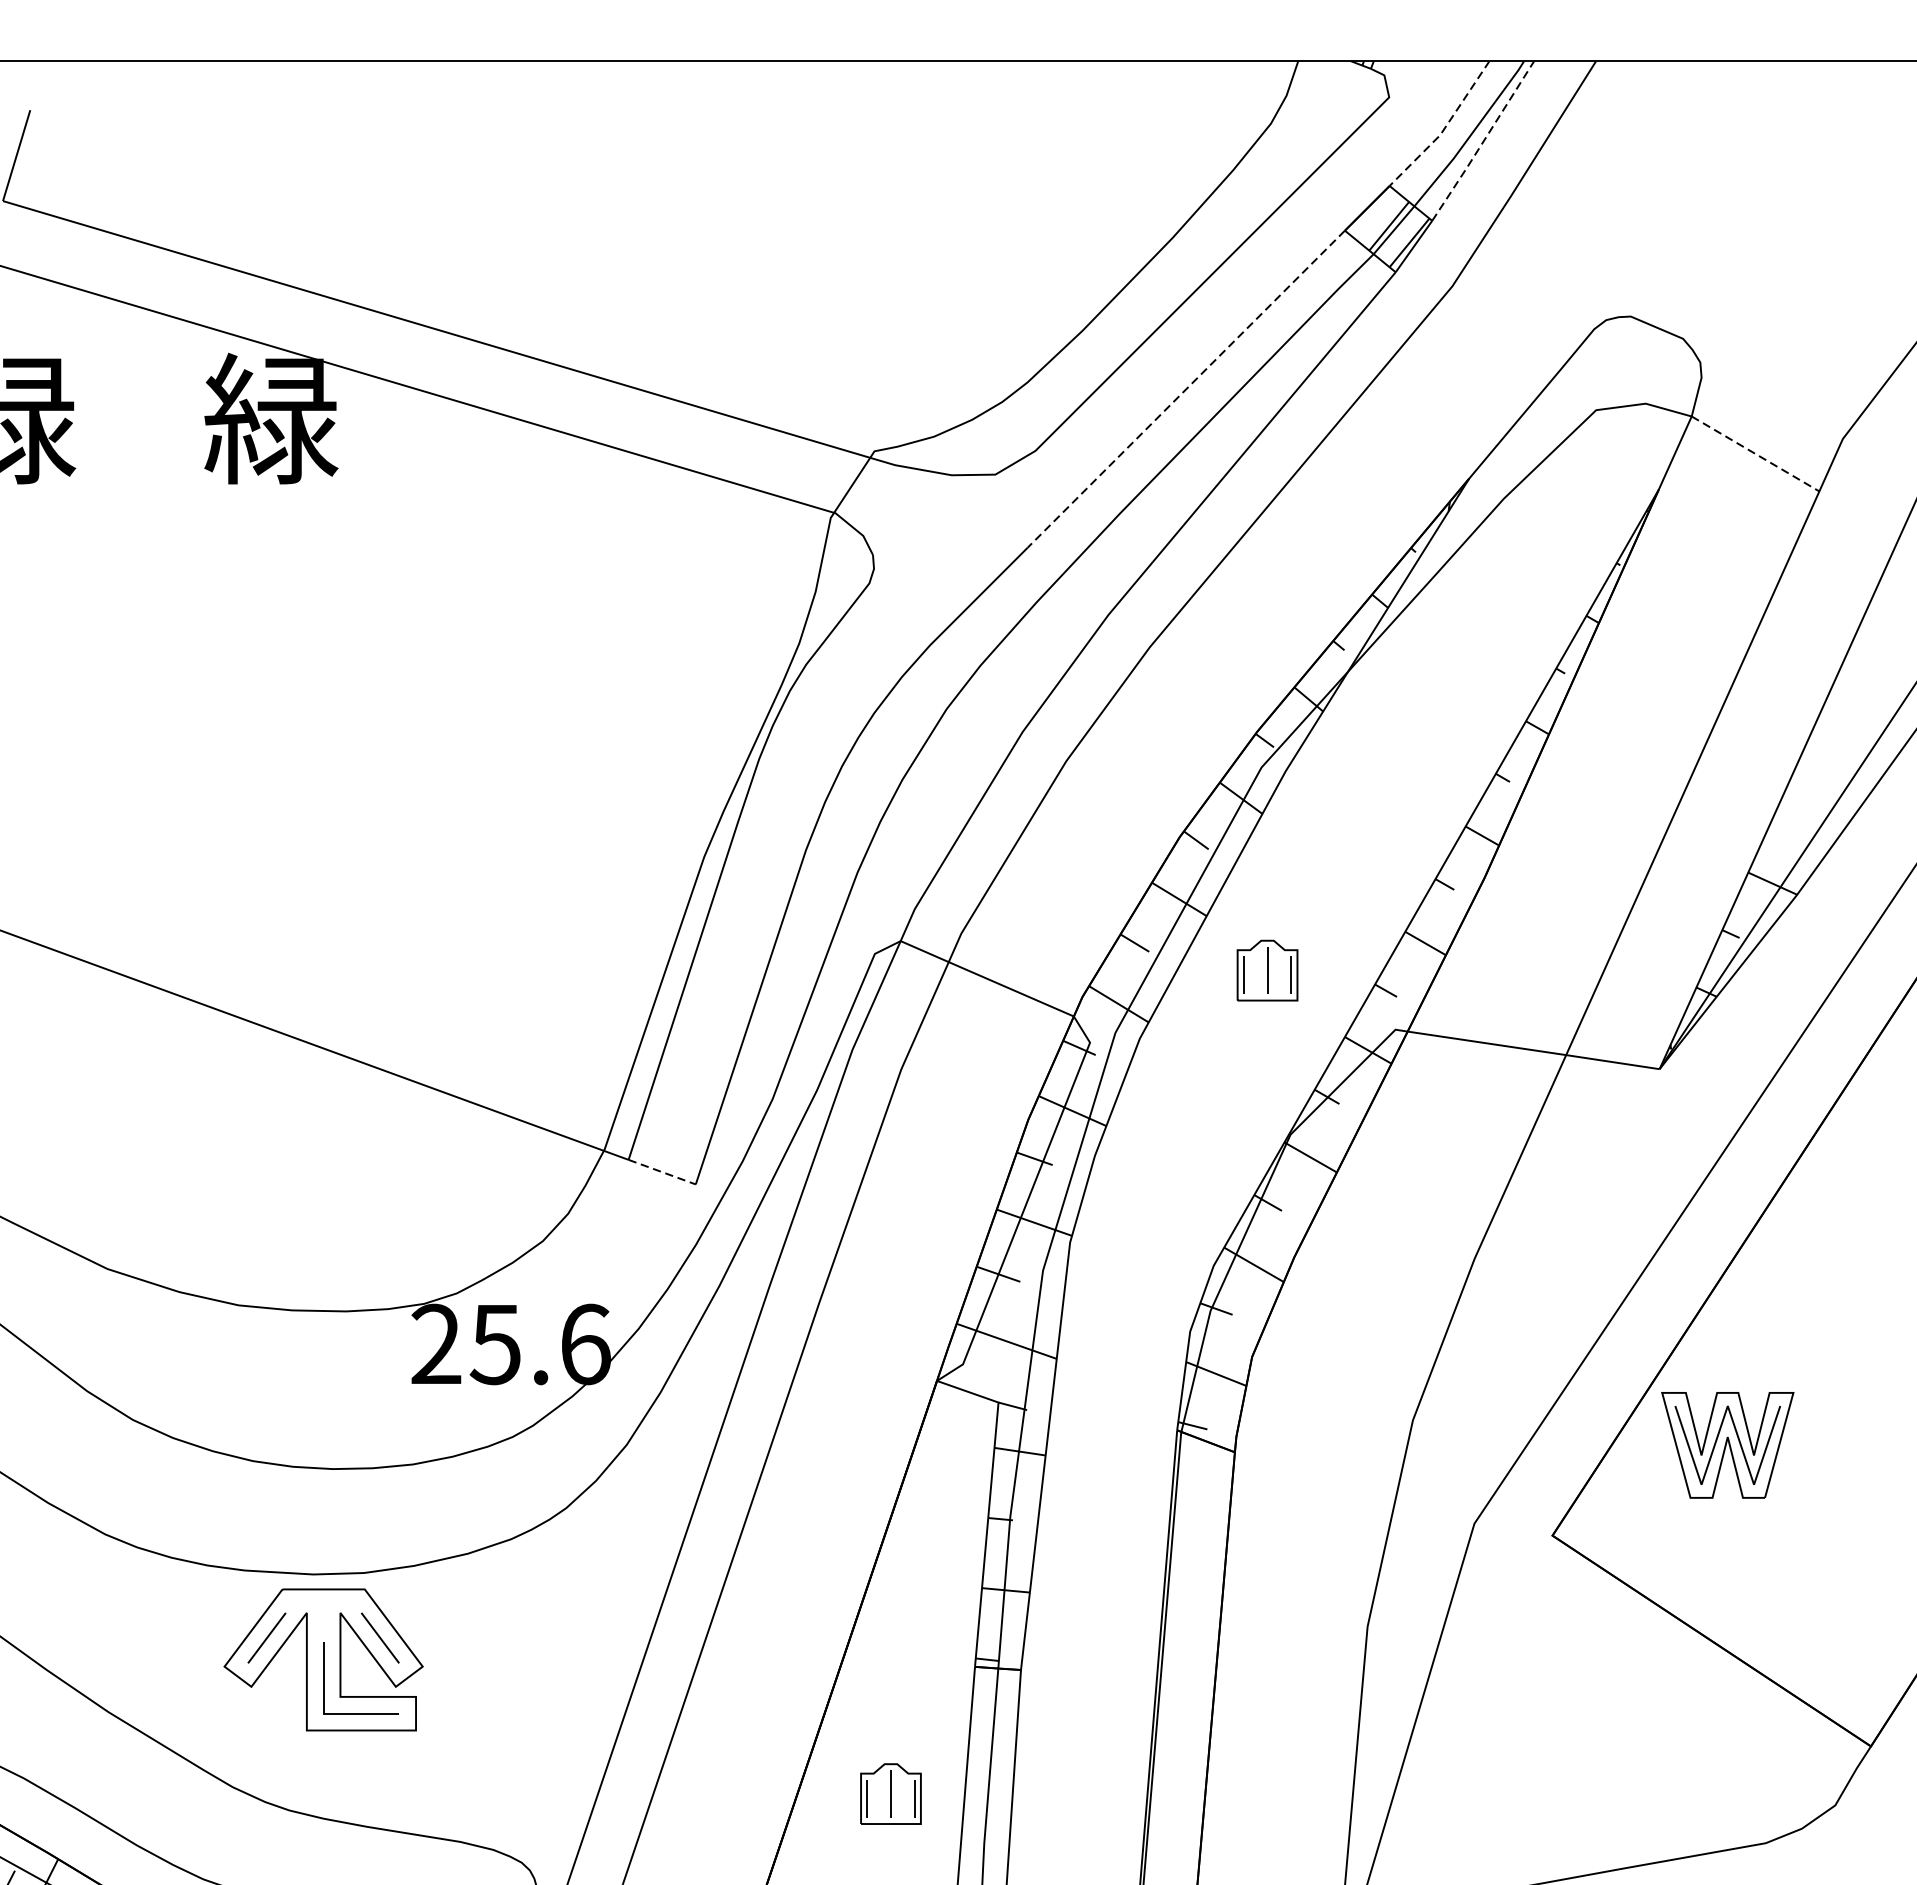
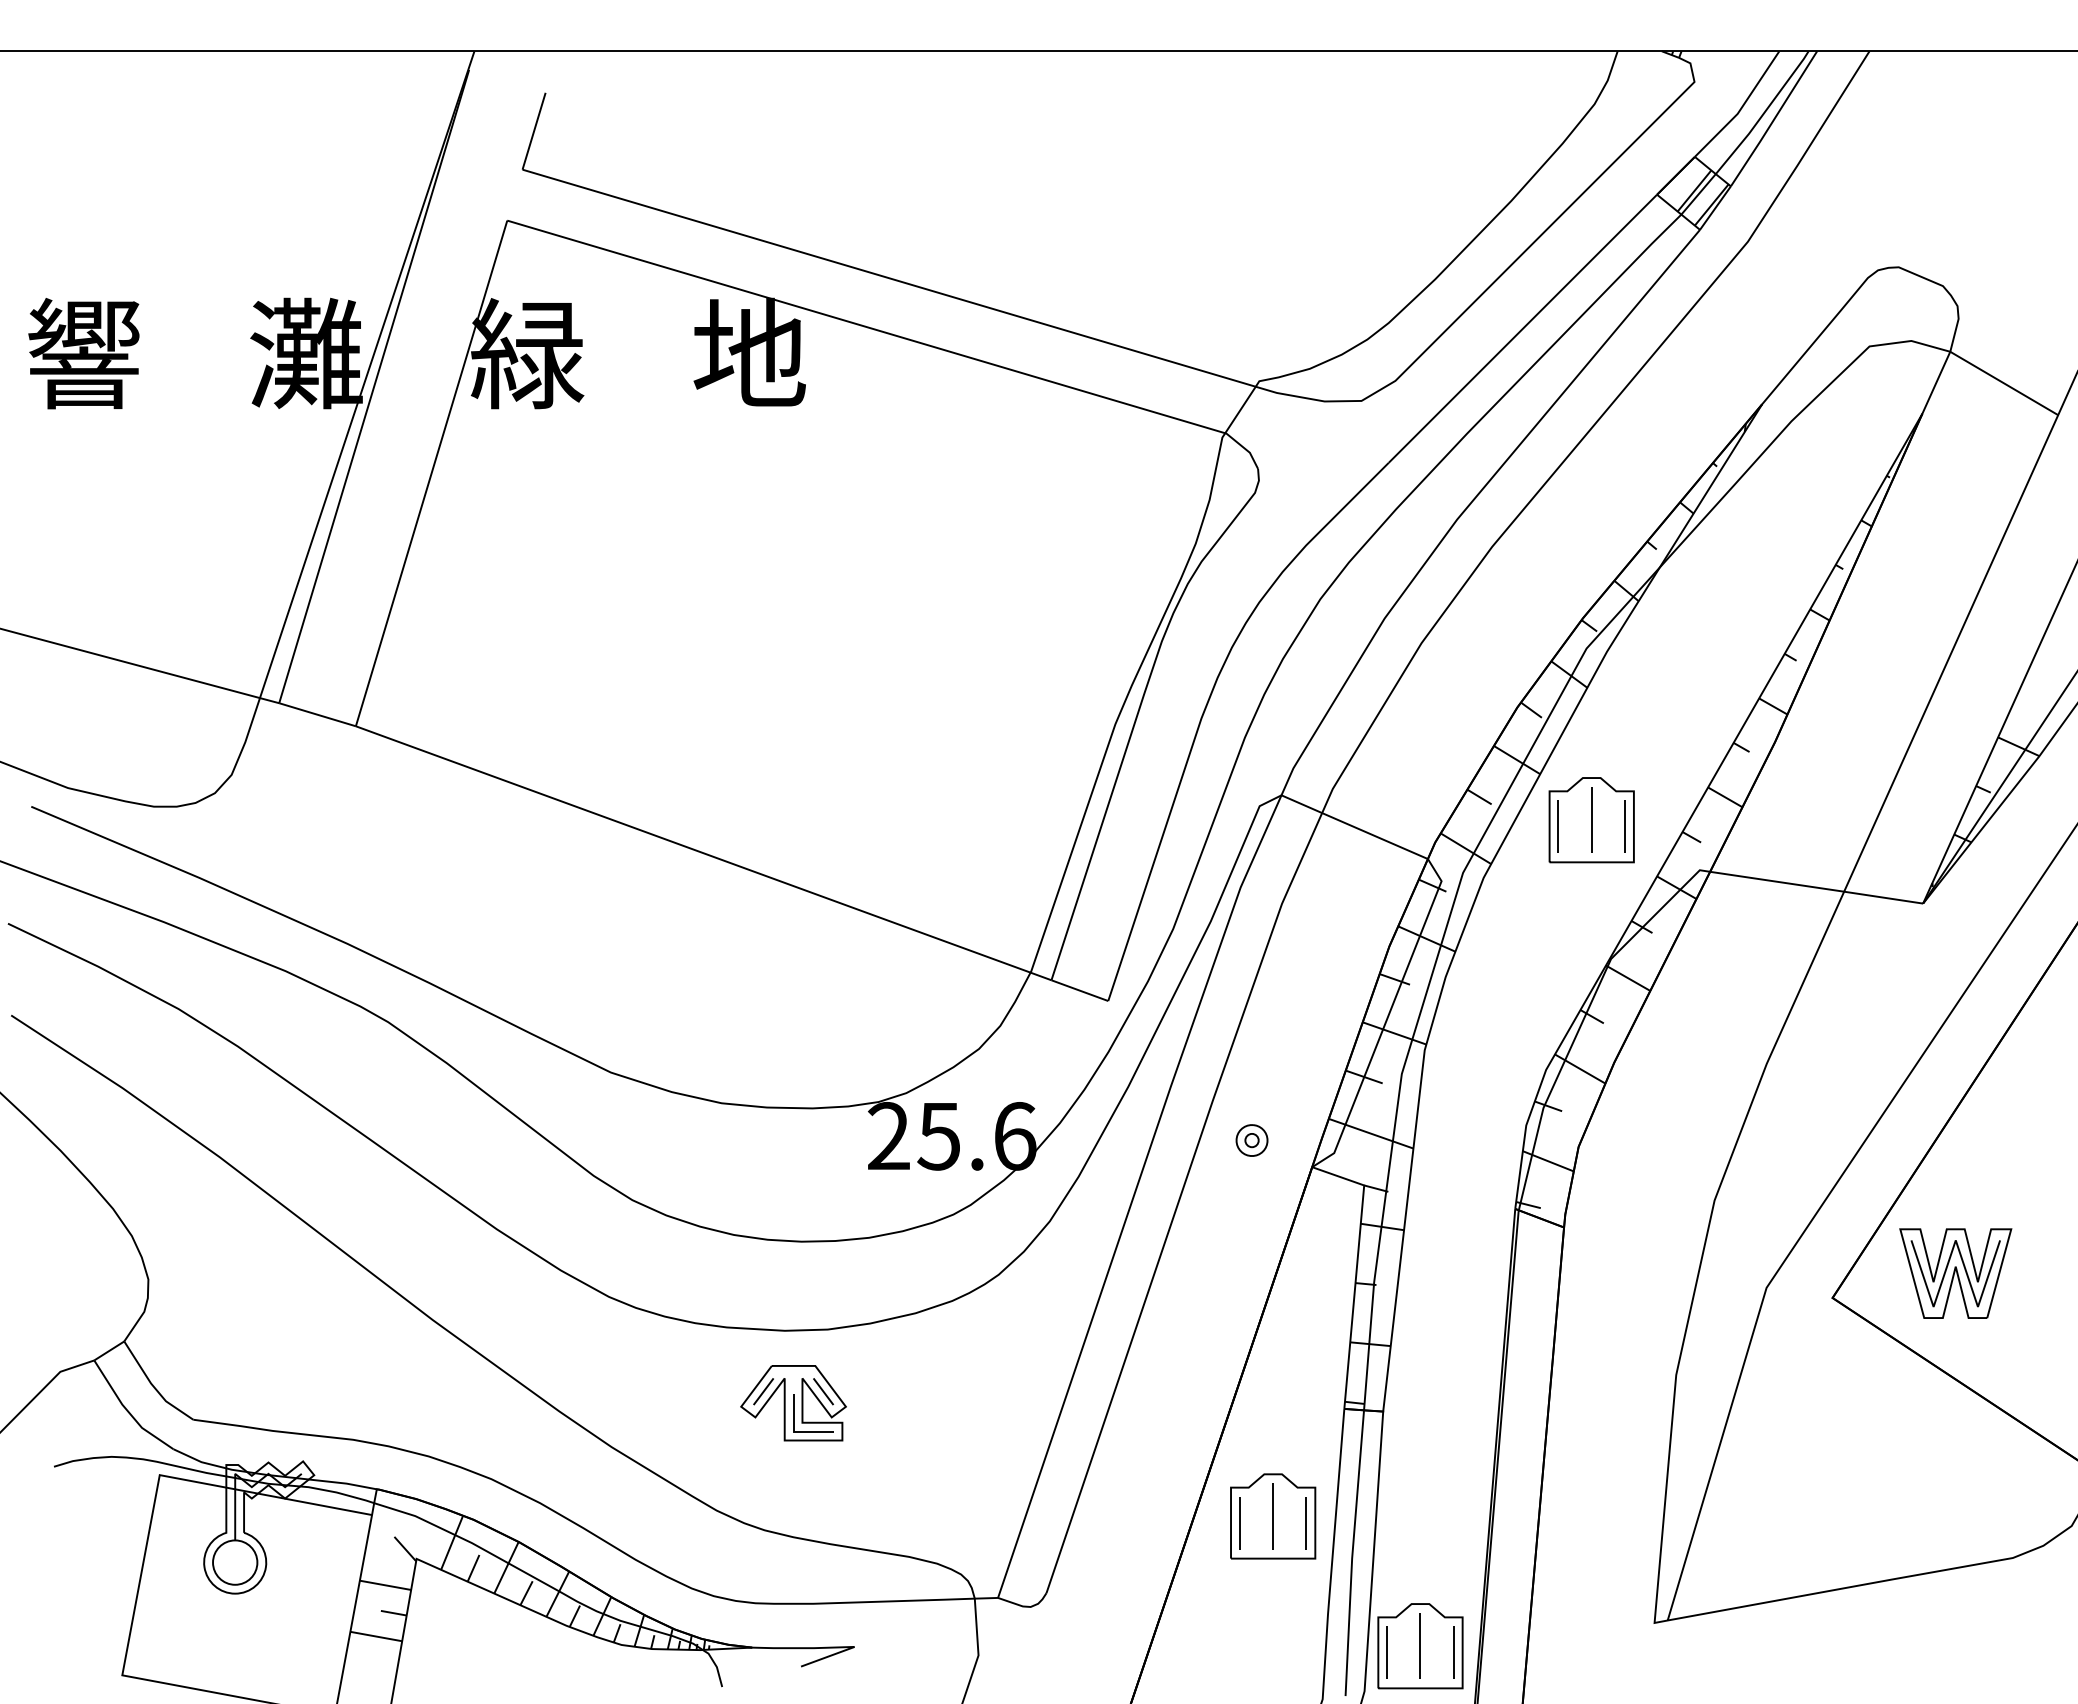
line: (1444, 128) -> (1741, 108), dashed -> solid
line: (1483, 141) -> (1774, 119), dashed -> solid
line: (1185, 388) -> (1522, 328), dashed -> solid
text: (271, 418) -> (749, 353), 緑 -> 地
line: (1755, 454) -> (2004, 383), dashed -> solid
part: (1267, 970) -> (1591, 820), size x1.67
line: (662, 1171) -> (1080, 990), dashed -> solid
part: (865, 1349) -> (1251, 1140), added
part: (1727, 1445) -> (1955, 1273), moved
part: (323, 1660) -> (793, 1403), size x0.62
part: (891, 1794) -> (1273, 1516), size x1.67

